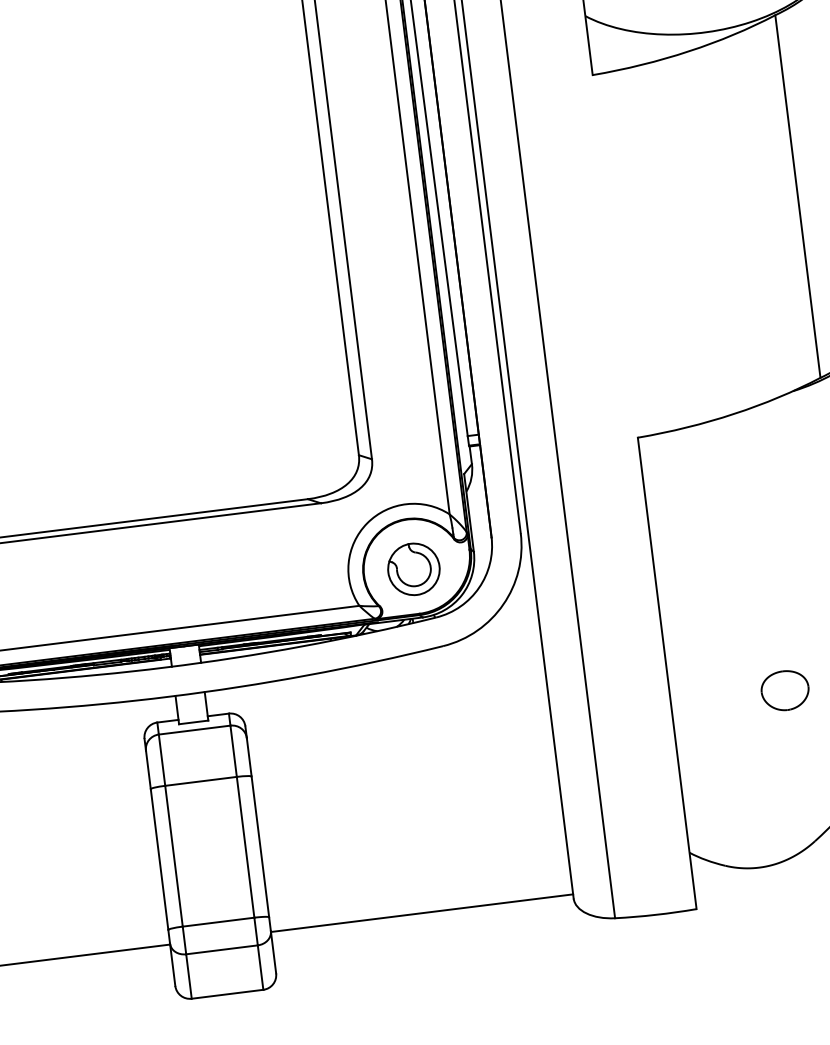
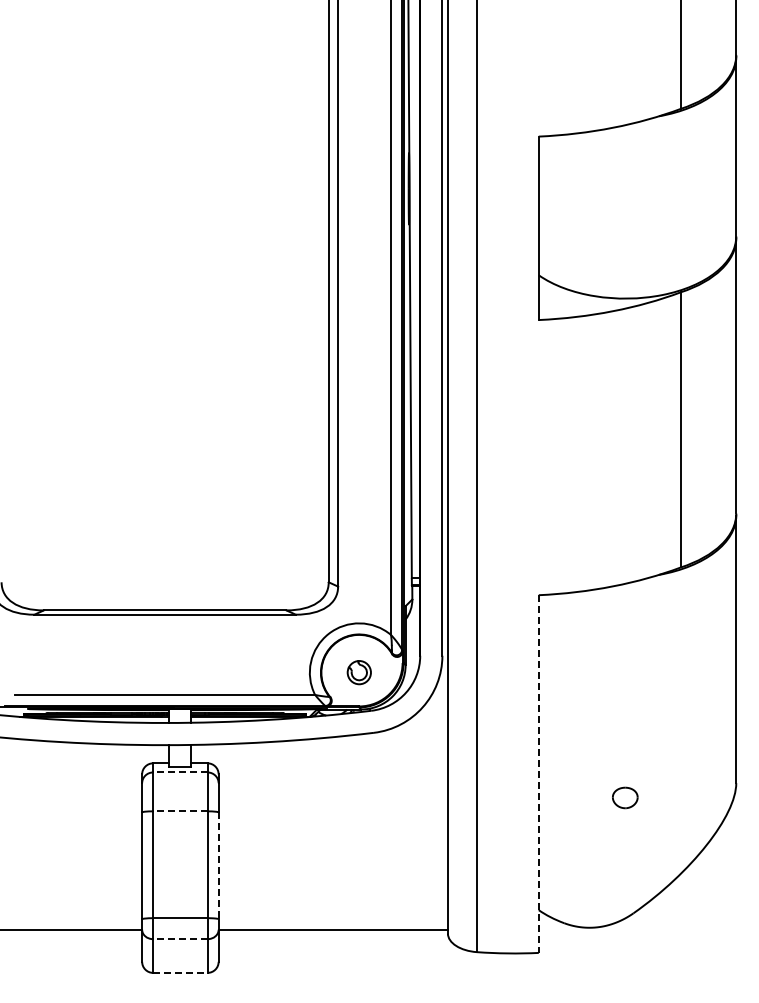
part: (414, 569) -> (359, 672), size x0.6
line: (666, 674) -> (538, 774), solid -> dashed
part: (784, 690) -> (624, 797), size x0.7
line: (193, 730) -> (179, 772), solid -> dashed
line: (199, 781) -> (179, 811), solid -> dashed
line: (260, 847) -> (218, 866), solid -> dashed
line: (220, 950) -> (179, 939), solid -> dashed
line: (227, 993) -> (180, 972), solid -> dashed

